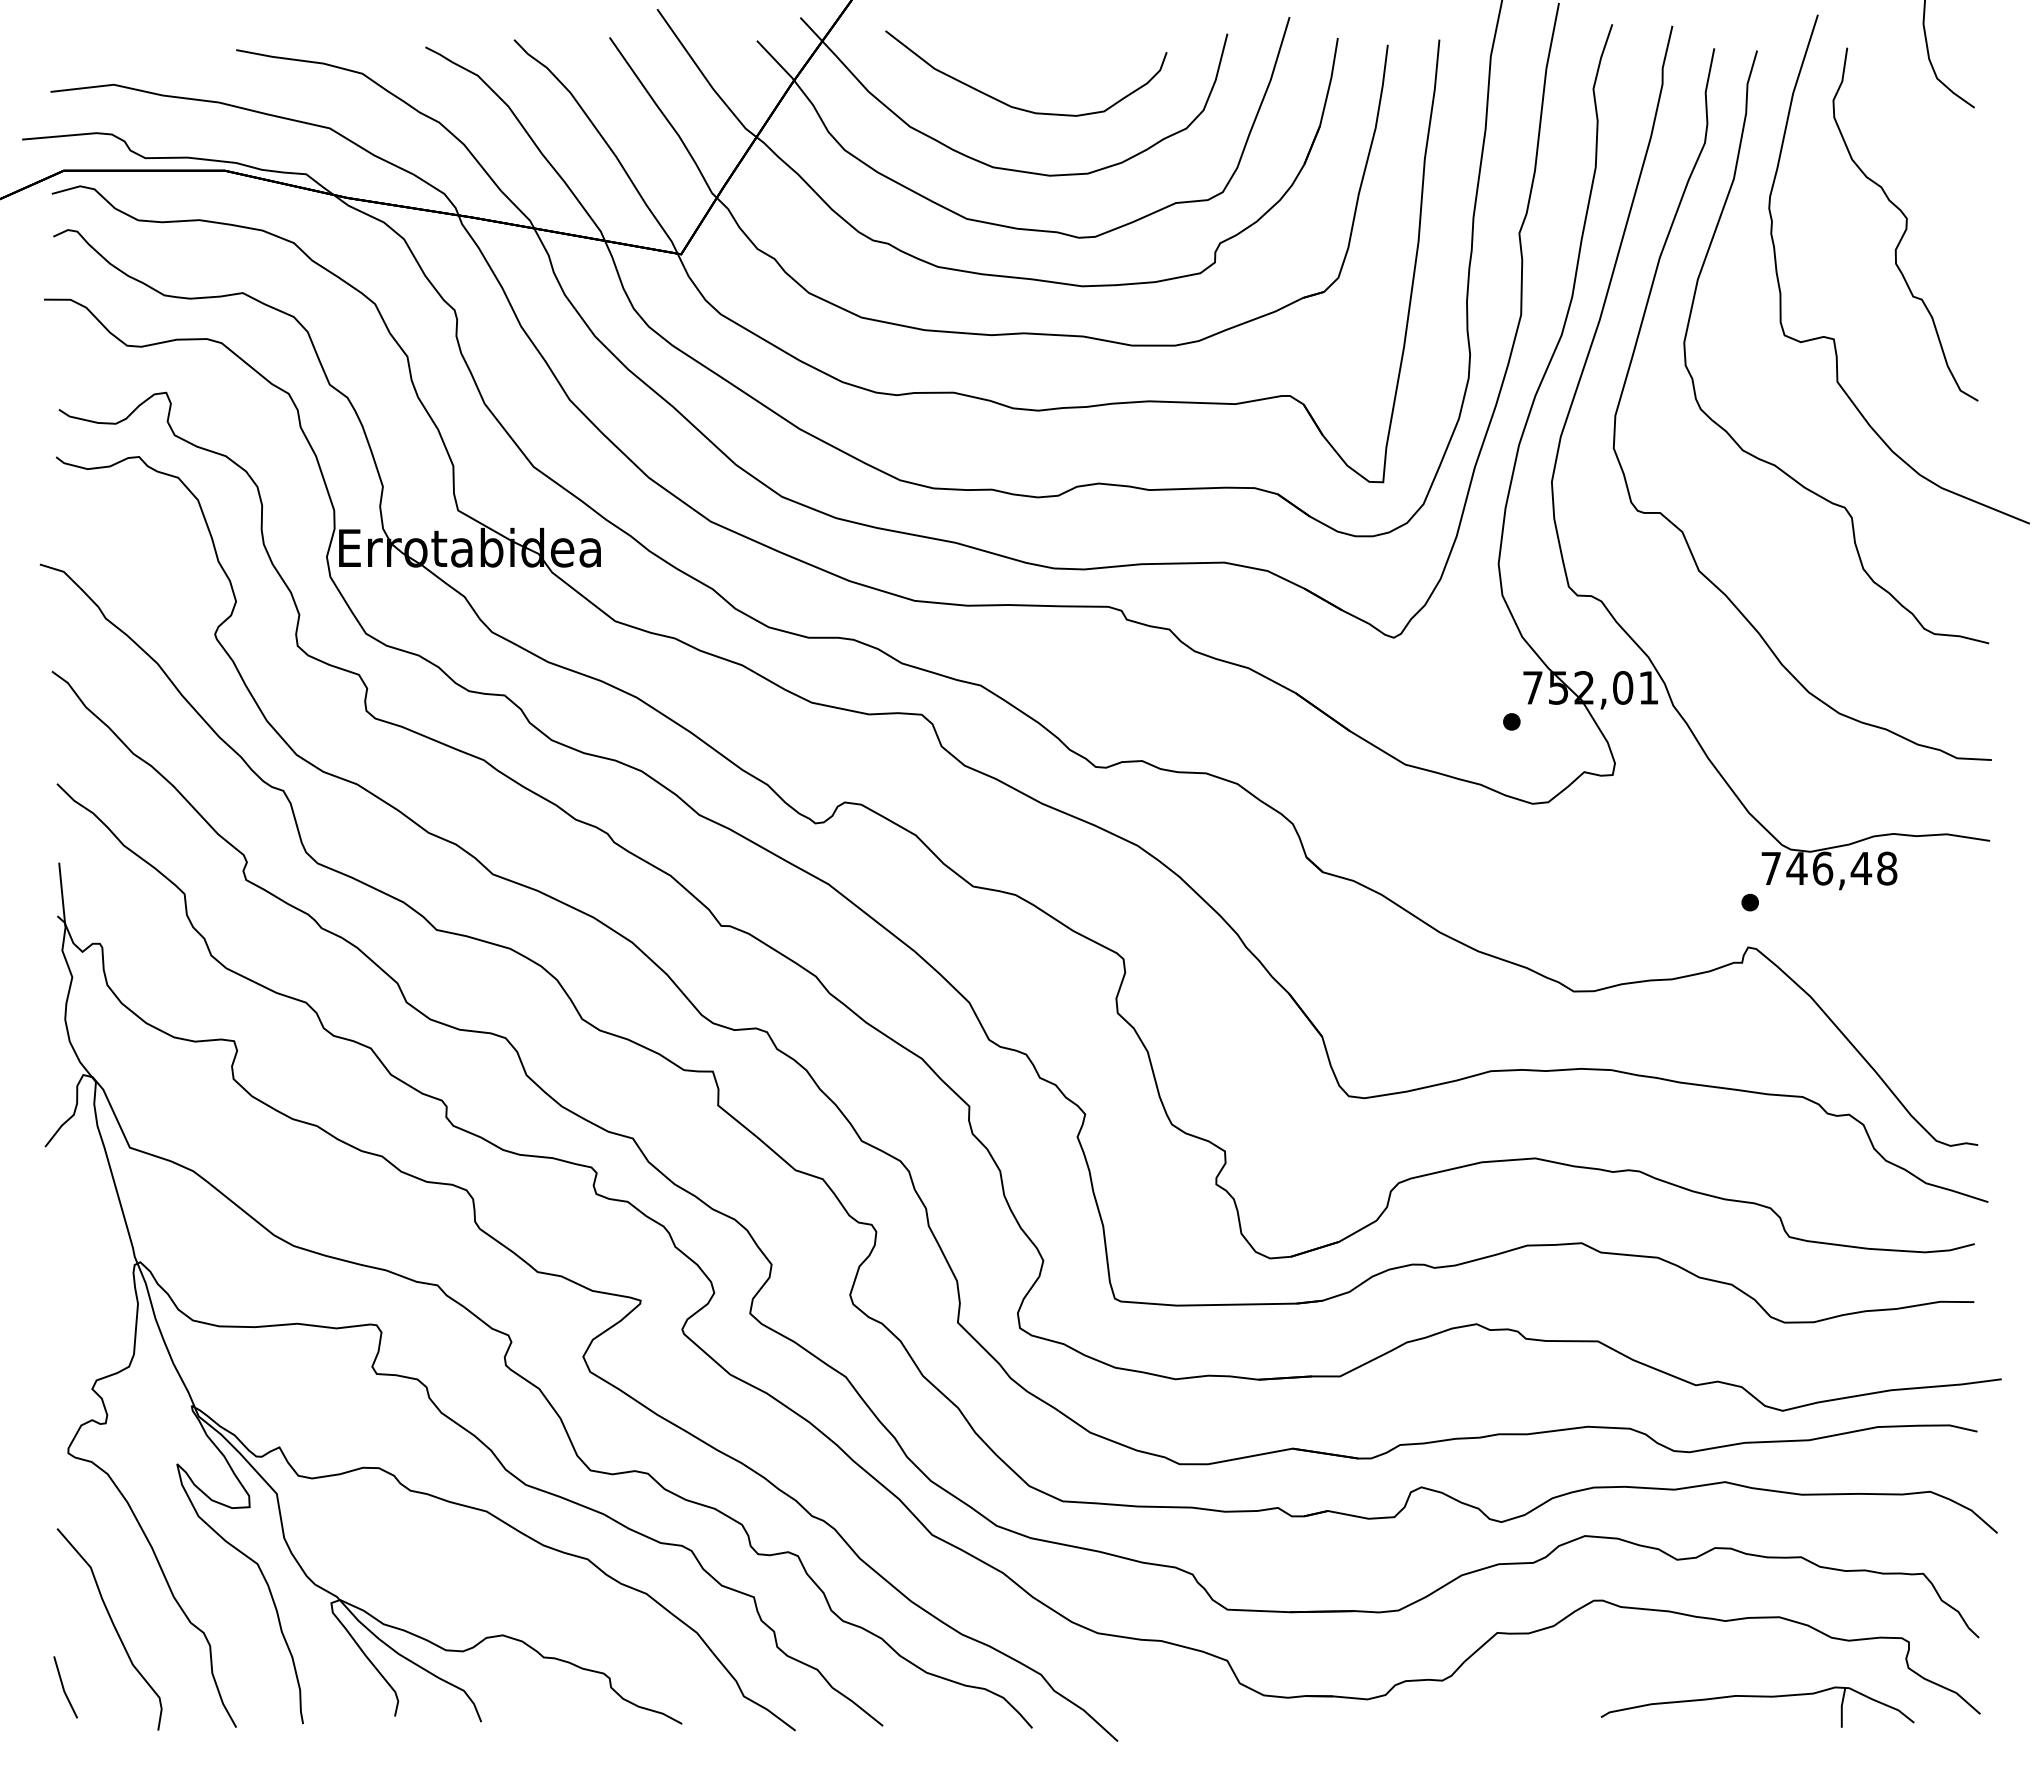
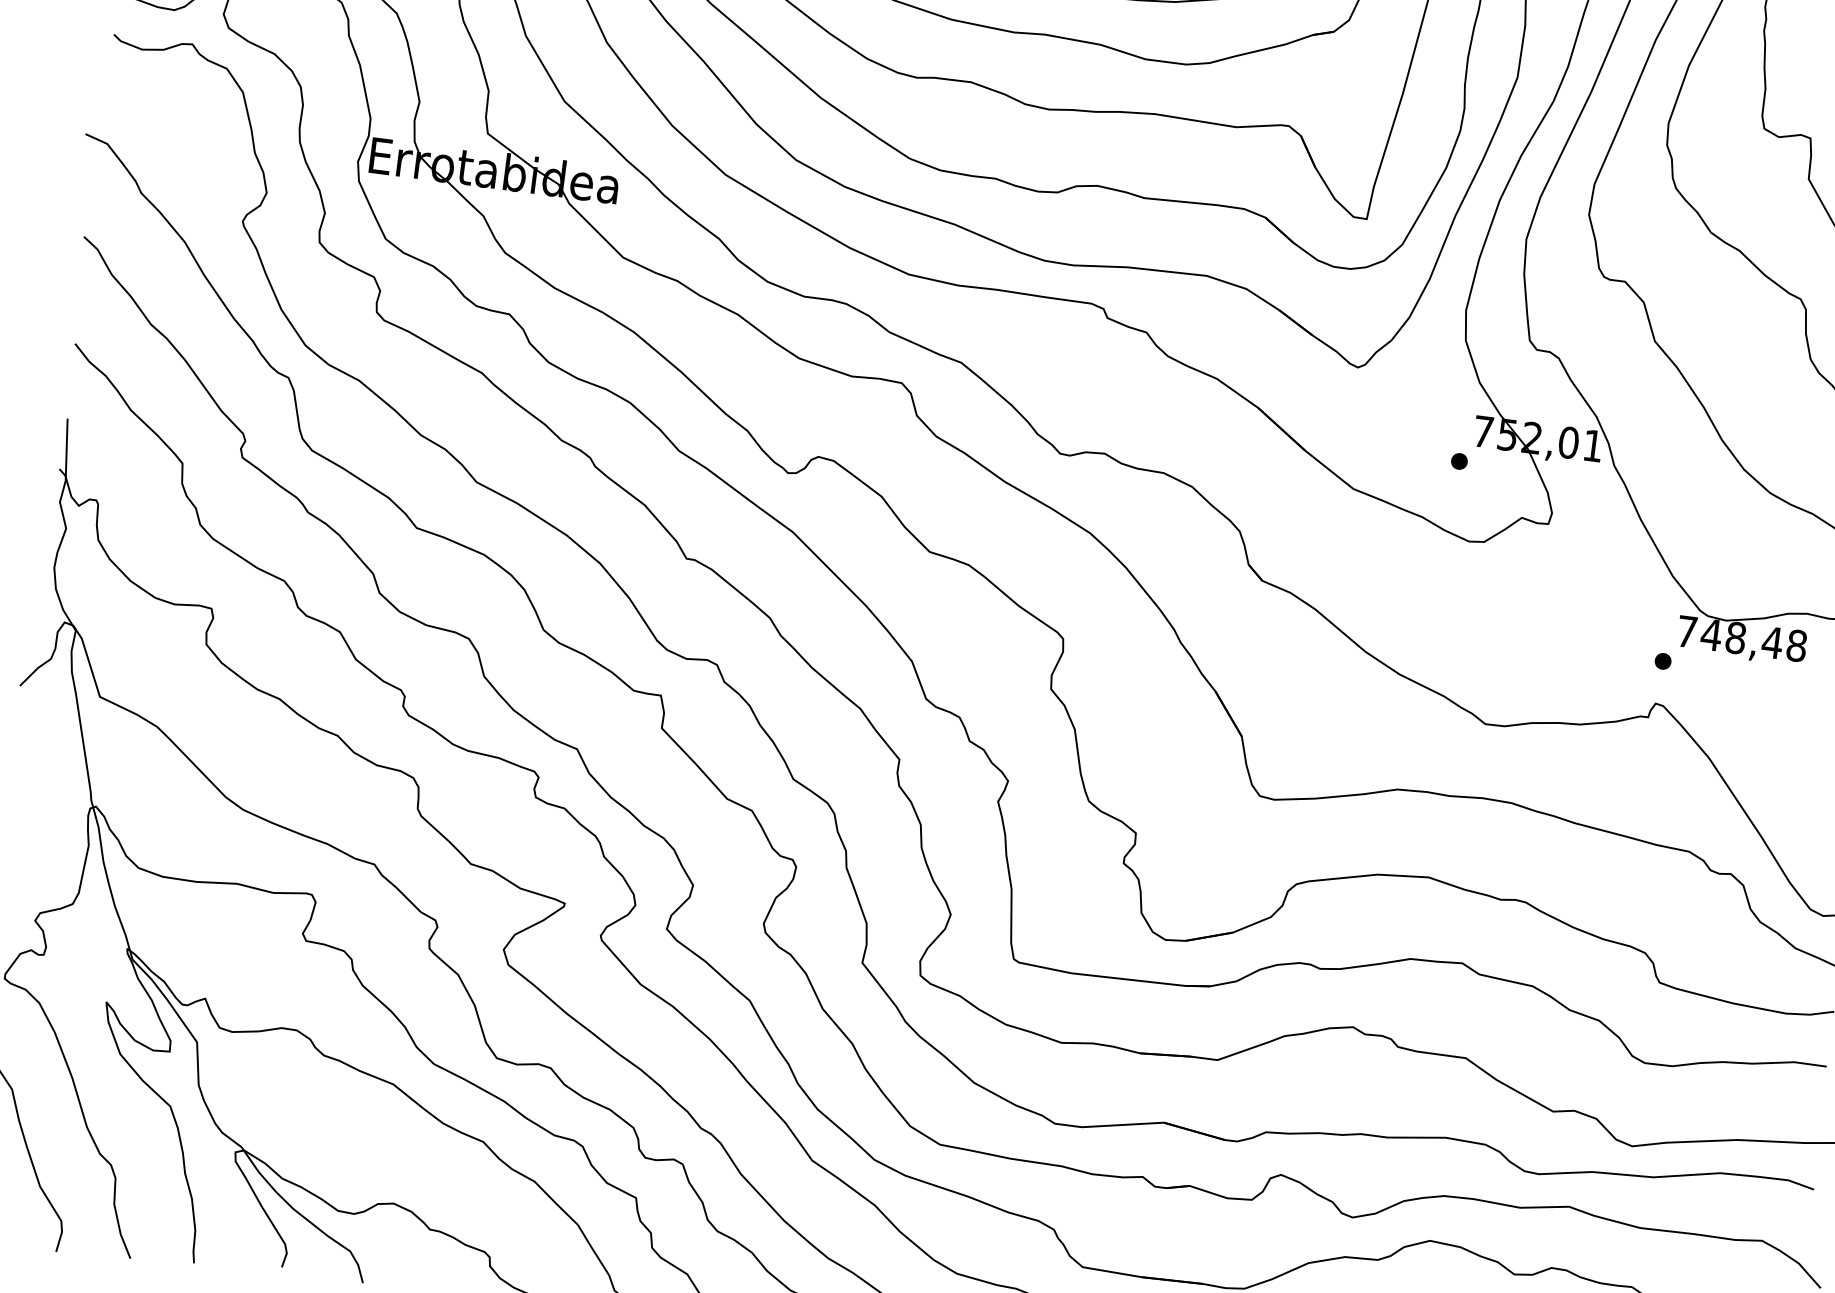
text: (1822, 868) -> (1735, 637), 746,48 -> 748,48

